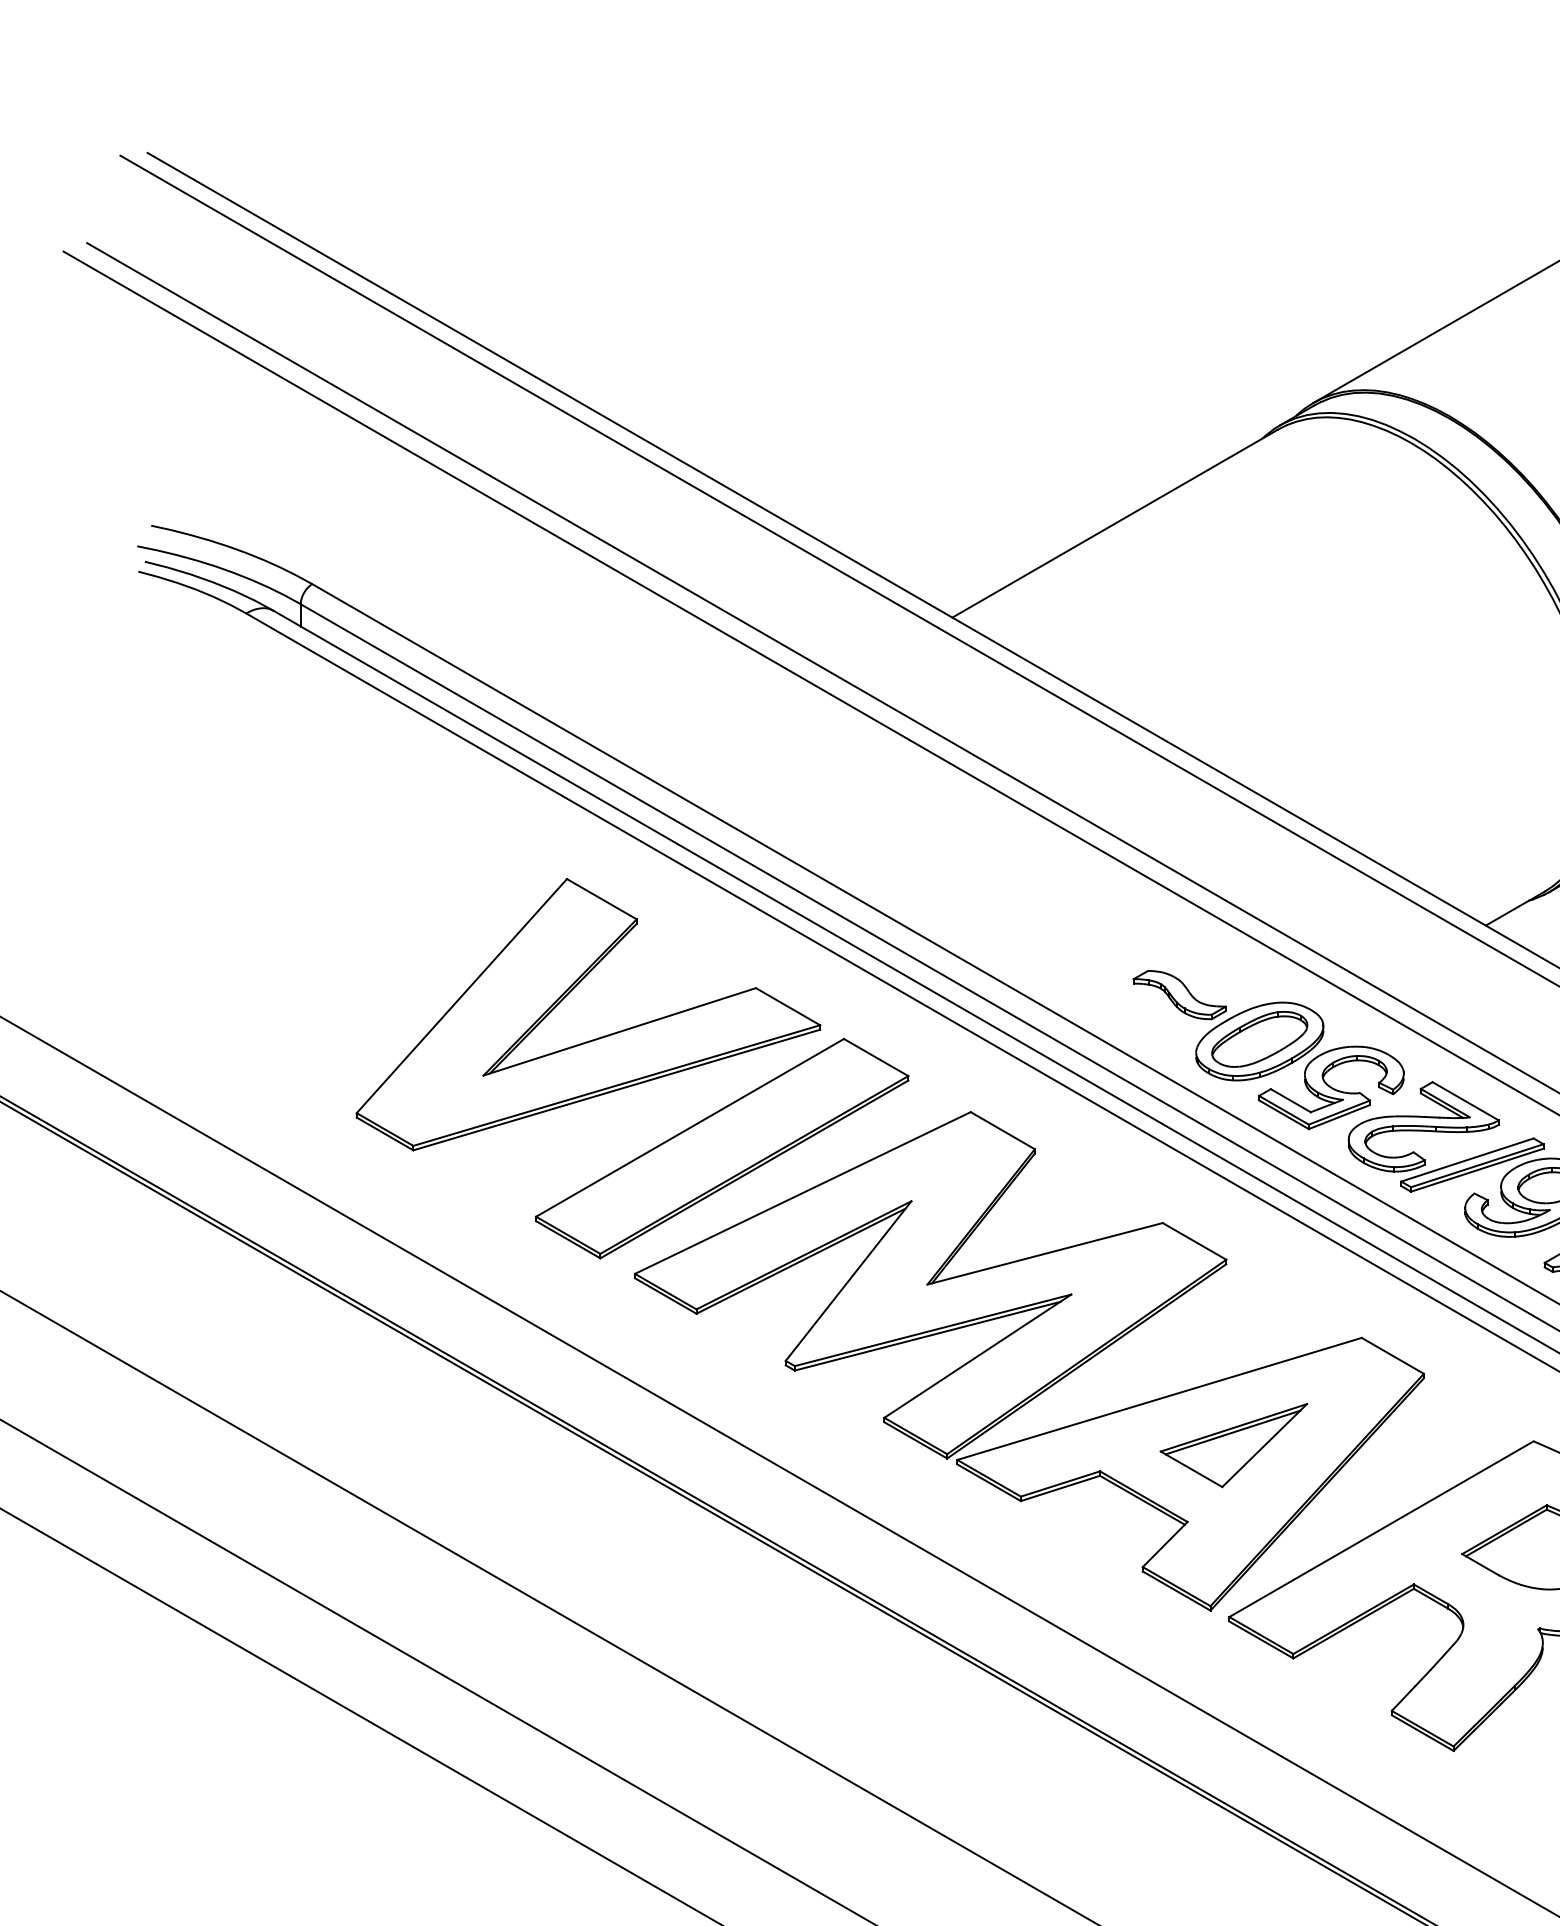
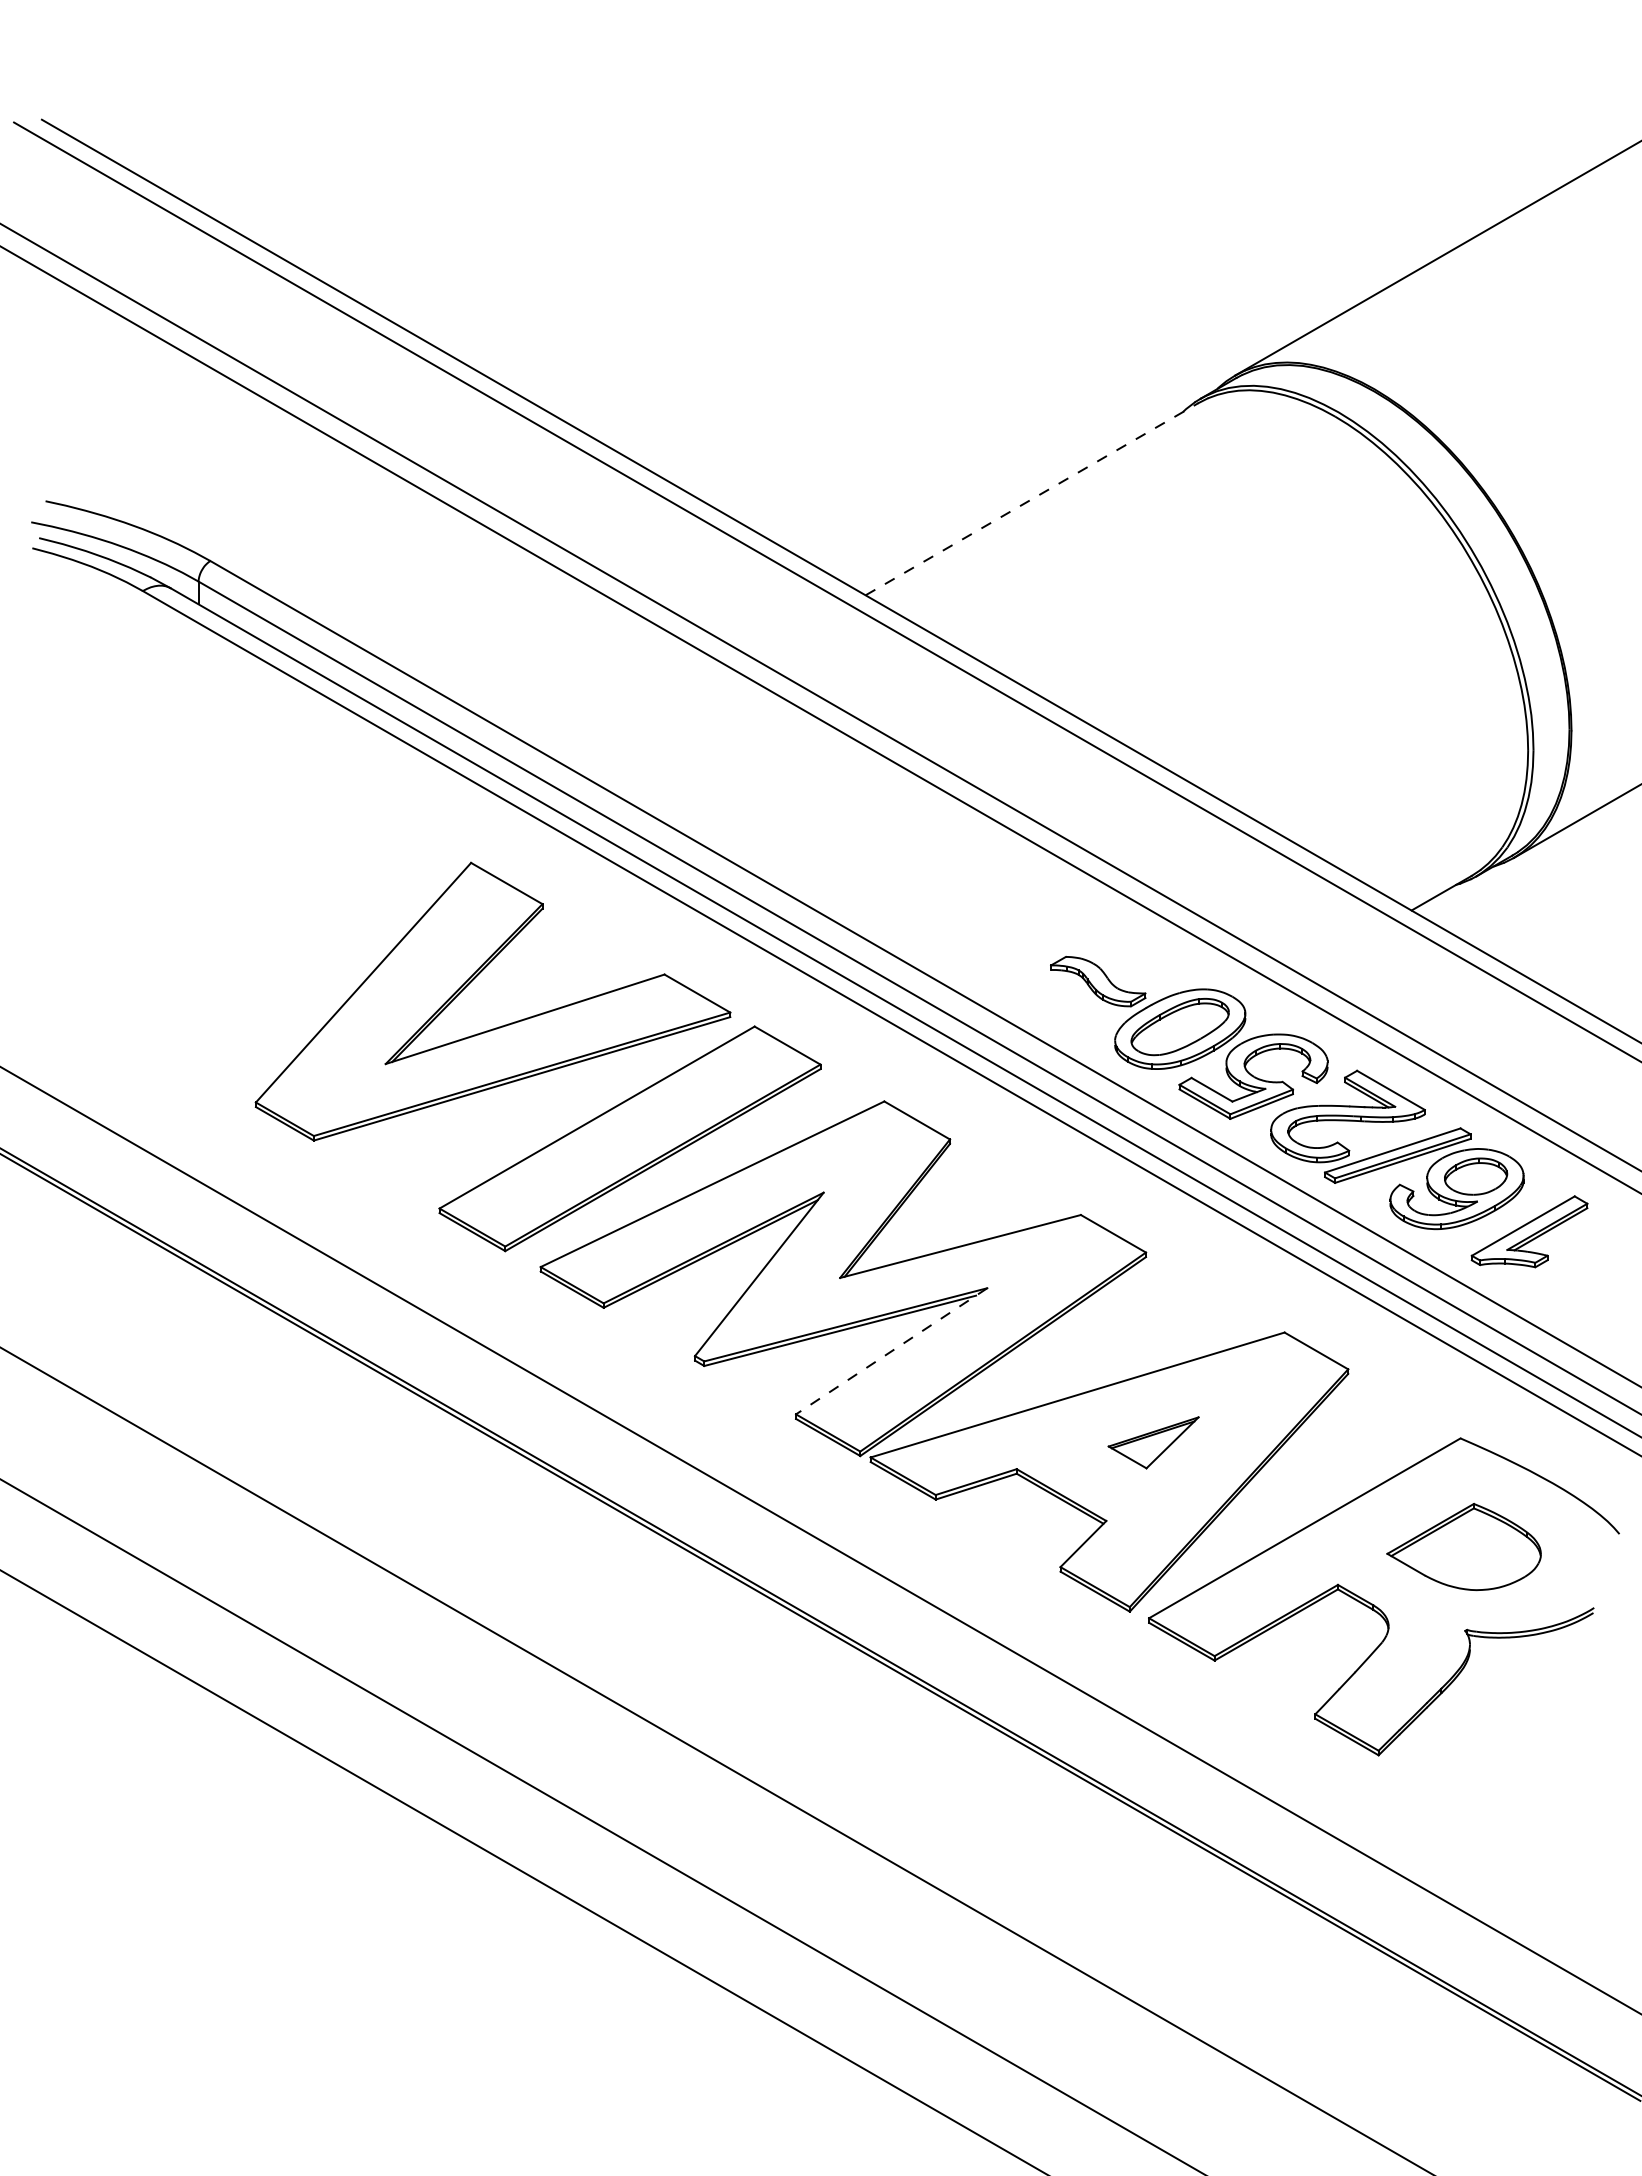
line: (1115, 523) -> (1032, 498), solid -> dashed
line: (977, 1356) -> (891, 1351), solid -> dashed
part: (1233, 1445) -> (1153, 1442), size x0.6

